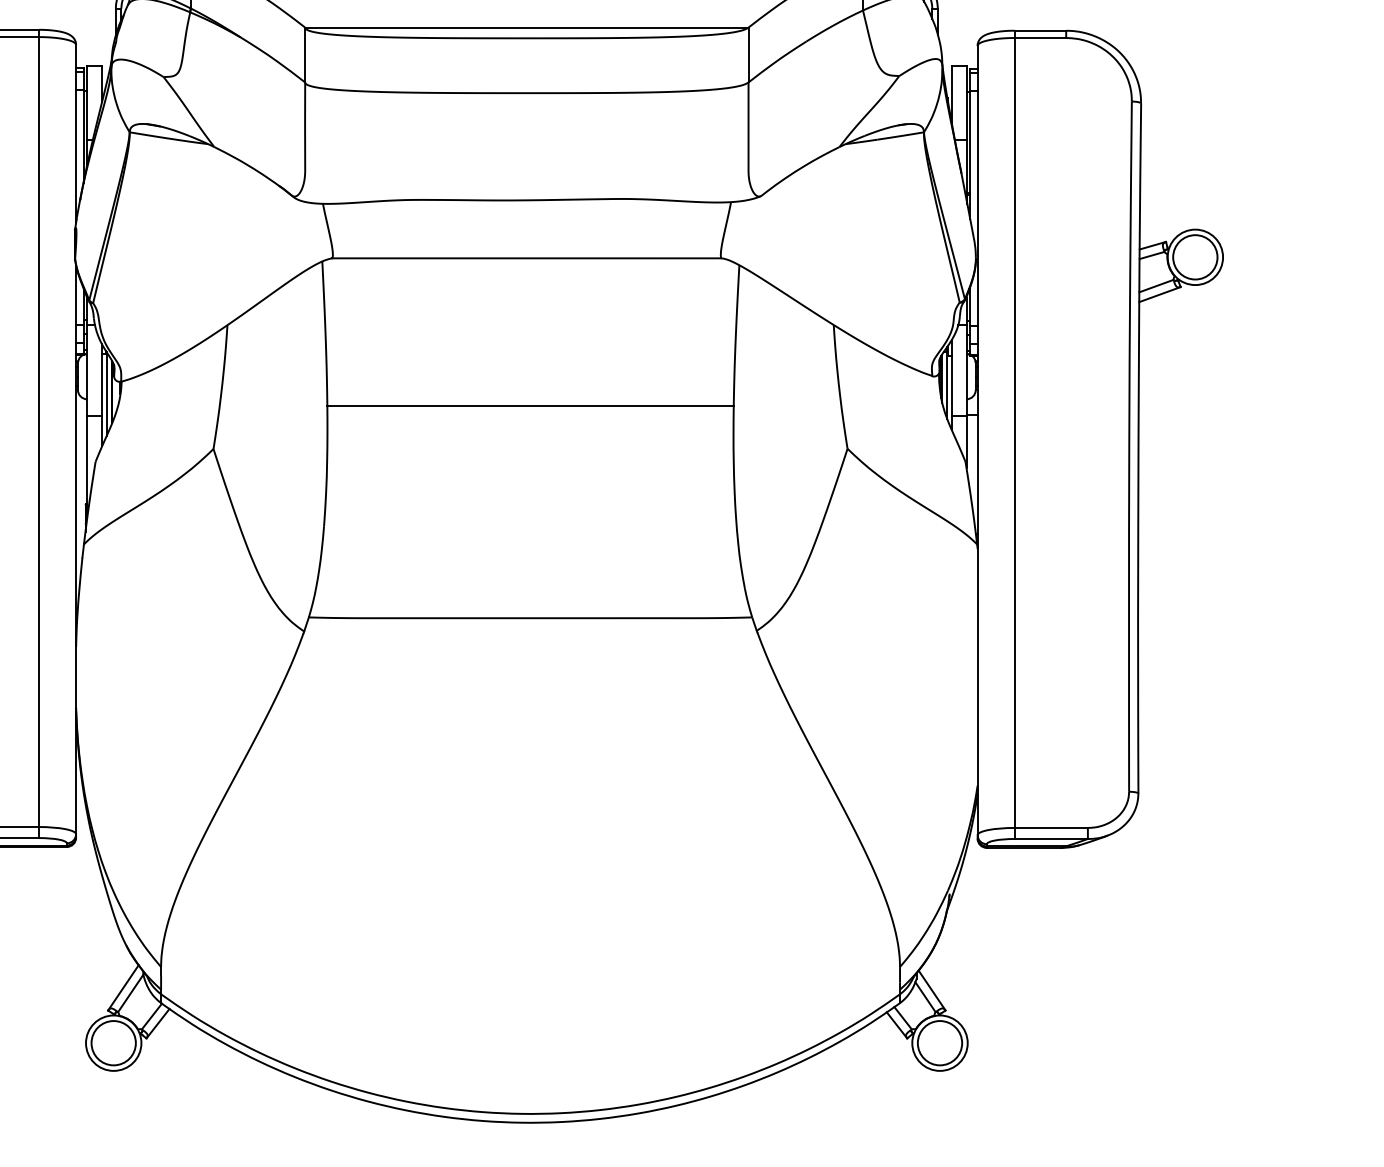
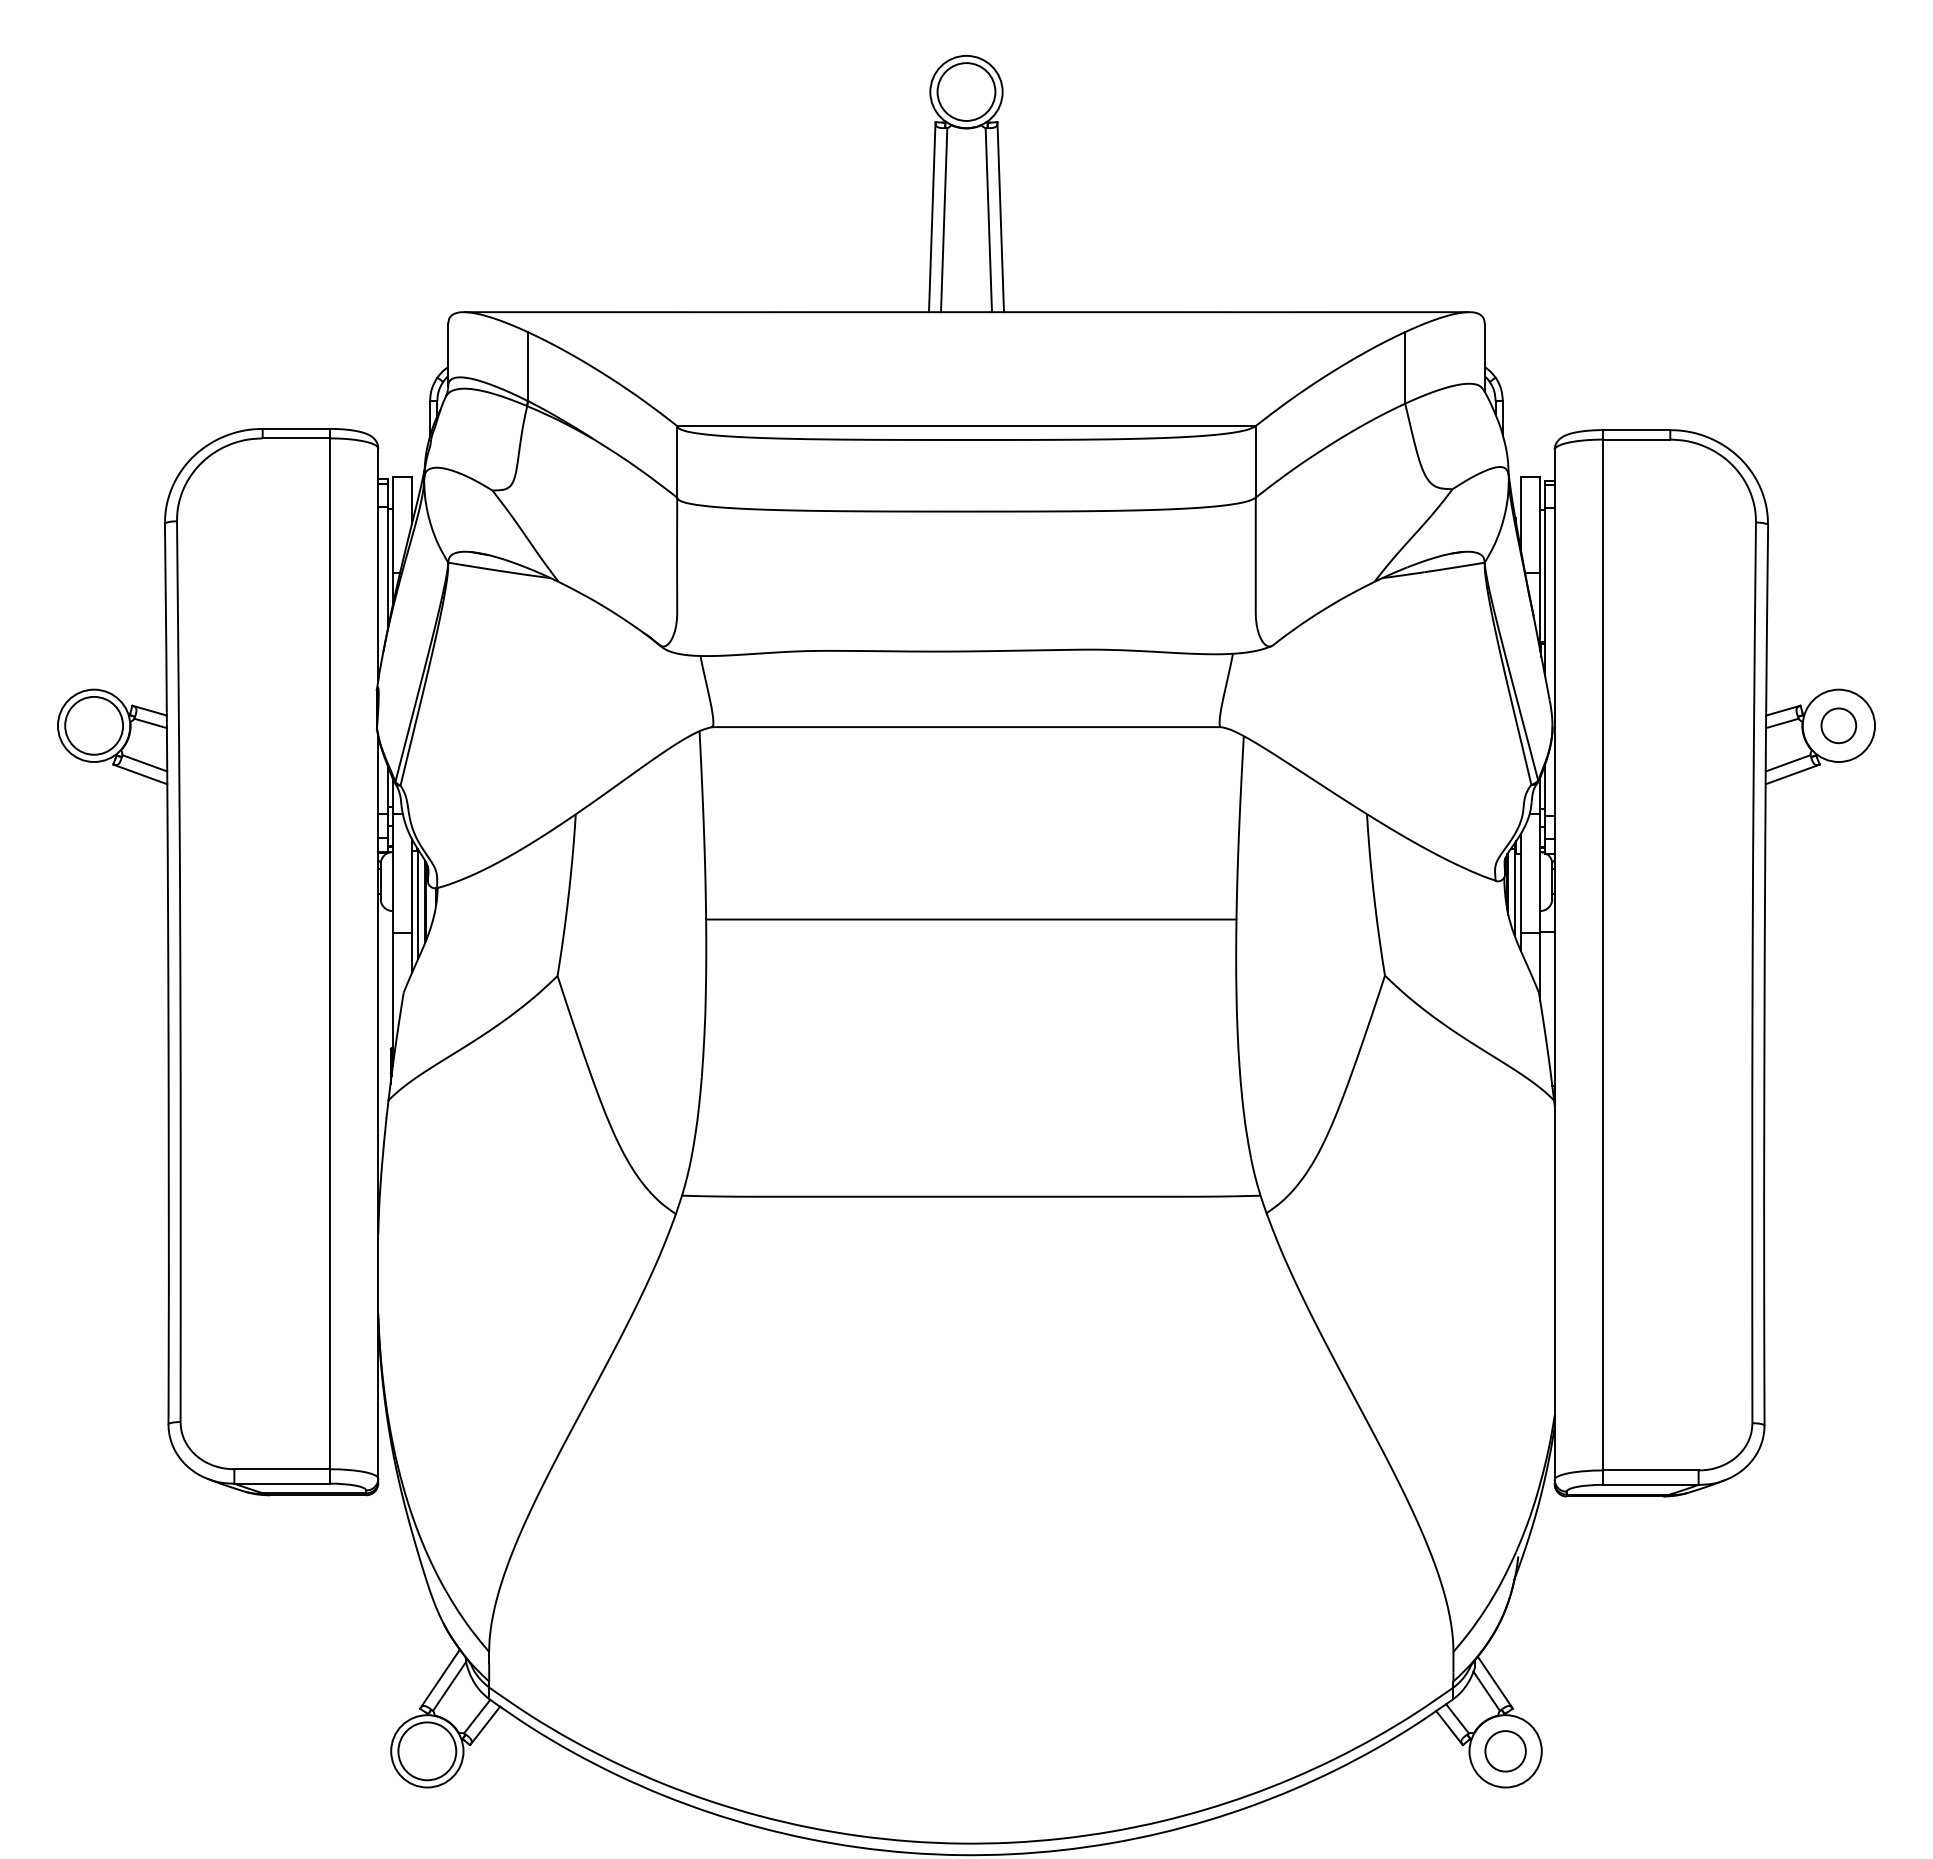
circle: (1195, 257) -> (1838, 725), size x0.6
circle: (939, 1043) -> (1505, 1751), size x0.7

